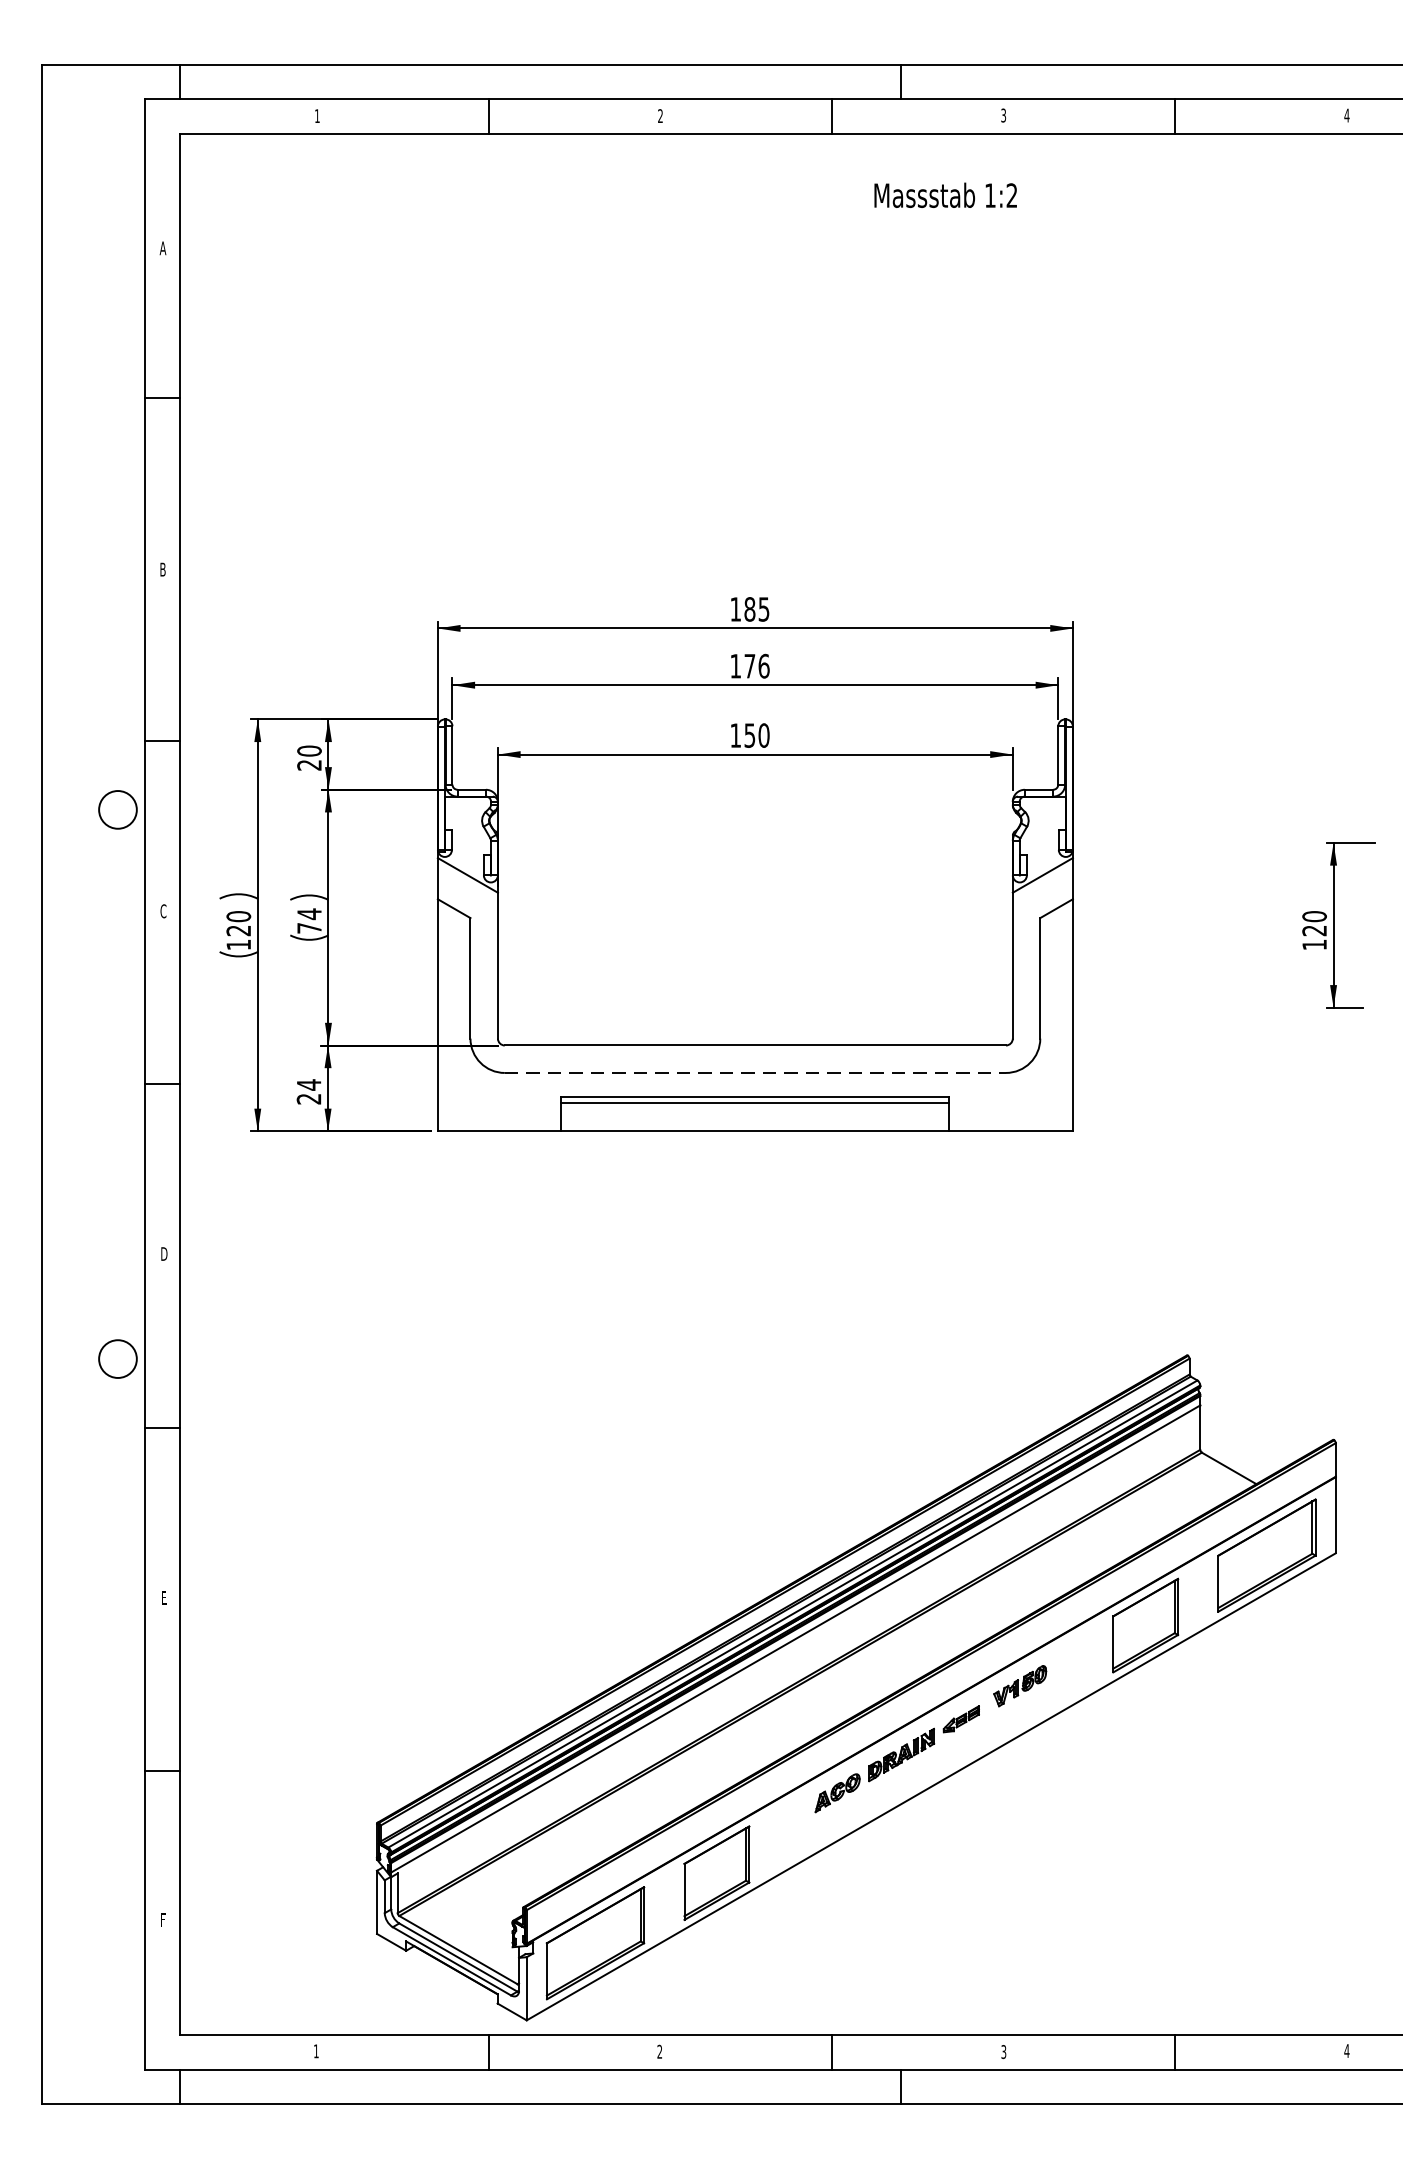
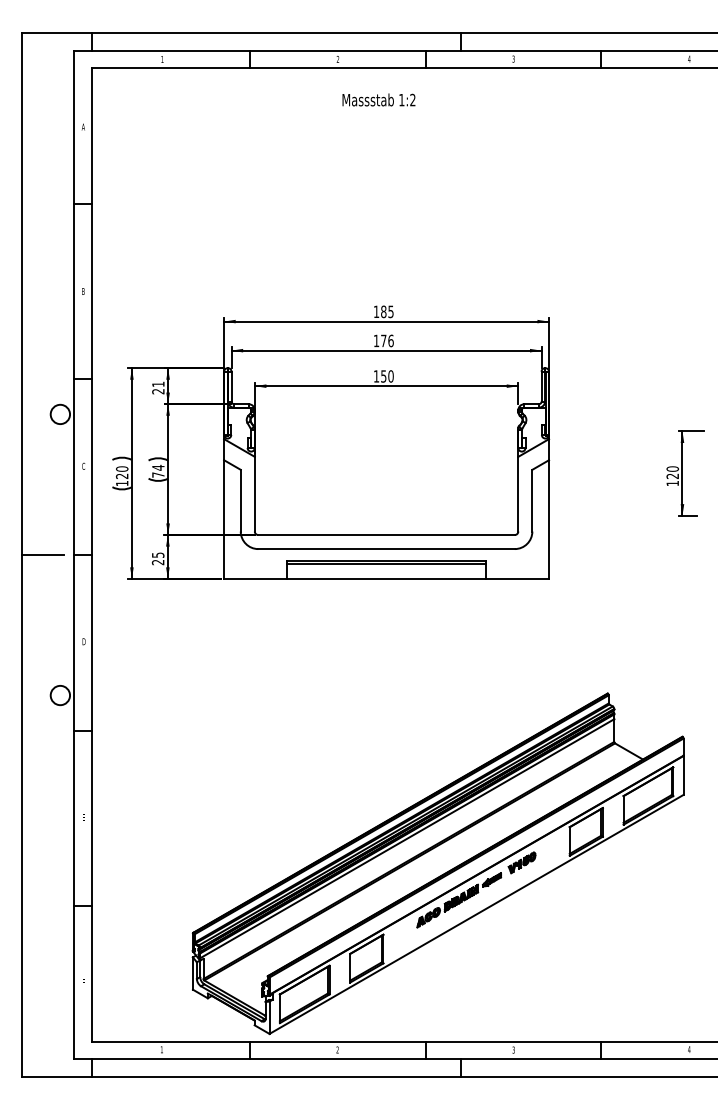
text: (944, 194) -> (378, 99), moved
text: (309, 751) -> (158, 384), 20 -> 21
line: (757, 1073) -> (387, 549), dashed -> solid
line: (83, 1085) -> (42, 555), added
text: (309, 1085) -> (158, 555), 24 -> 25

